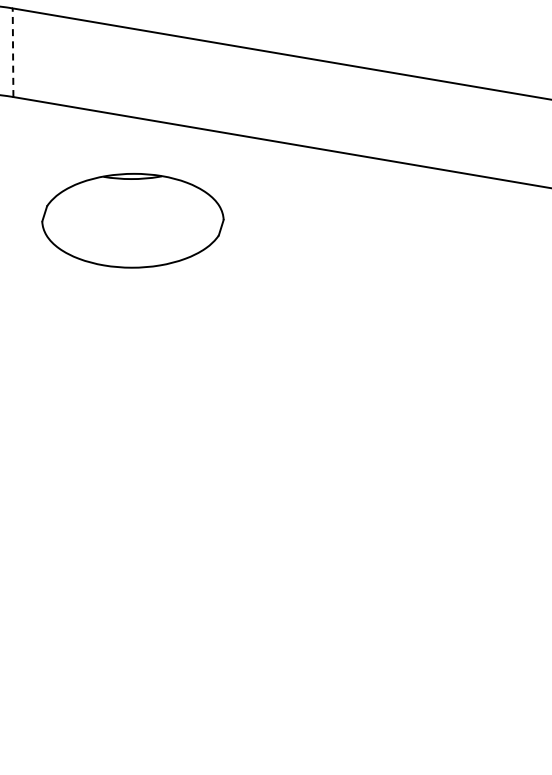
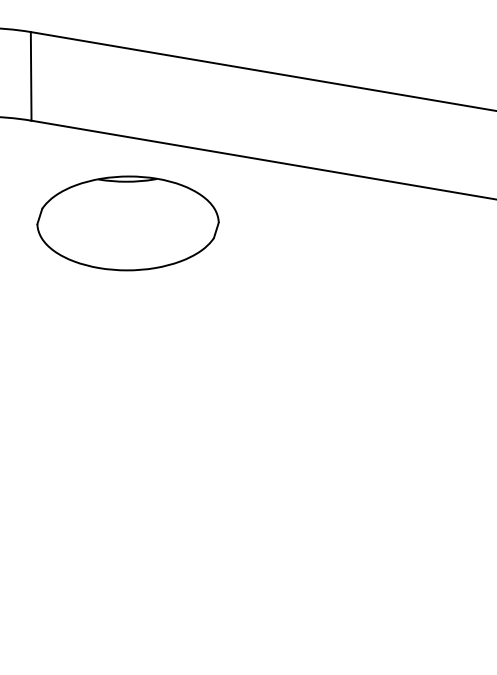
line: (13, 52) -> (31, 76), dashed -> solid
part: (132, 220) -> (127, 223), moved

